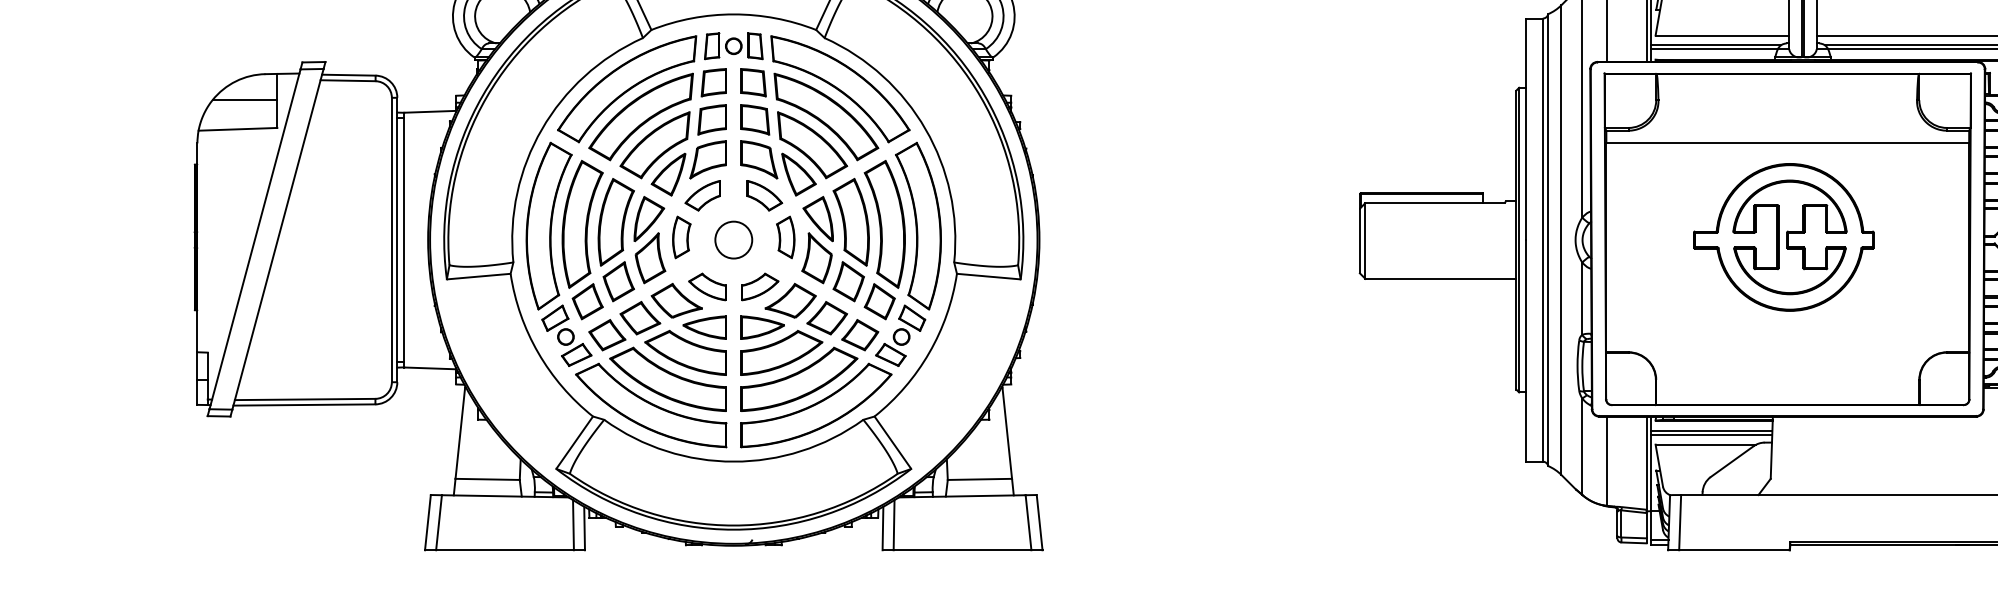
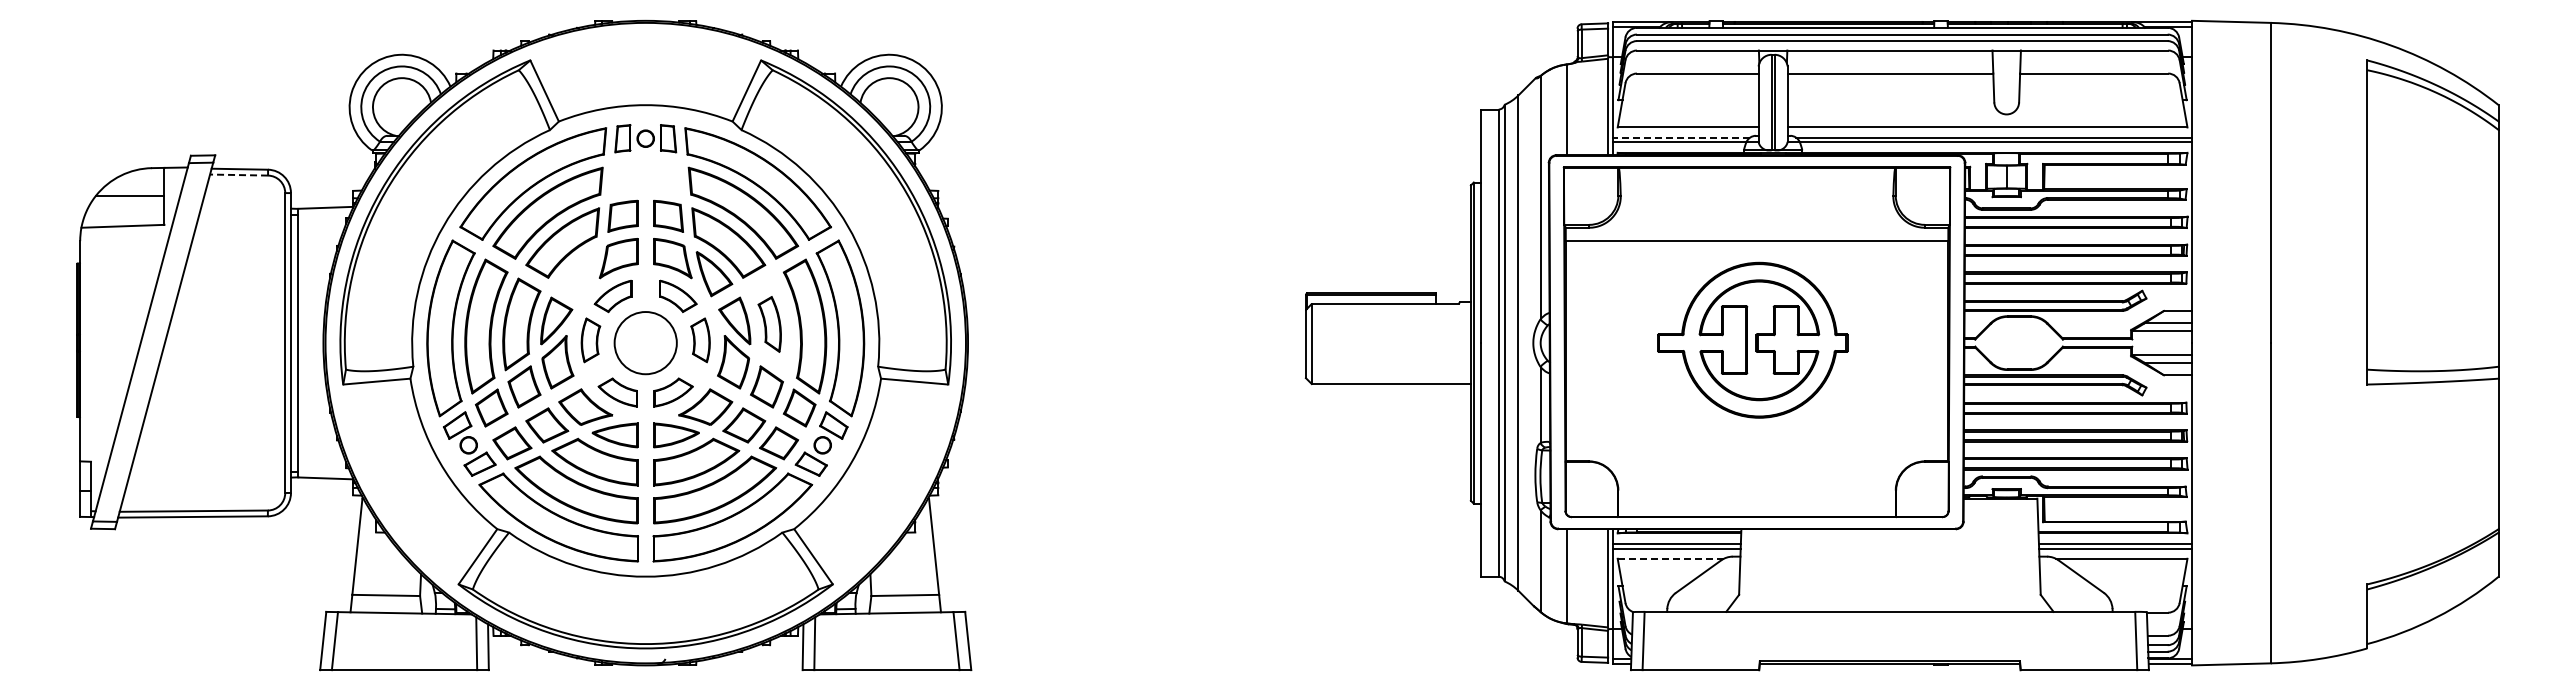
line: (1716, 45) -> (1681, 137), solid -> dashed
line: (348, 81) -> (239, 175), solid -> dashed
part: (713, 82) -> (624, 176), removed
part: (753, 82) -> (666, 176), removed
part: (668, 175) -> (576, 274), removed
part: (851, 222) -> (769, 324), size x0.6
circle: (733, 239) -> (645, 342), size x1.6
line: (1705, 444) -> (1670, 558), solid -> dashed

